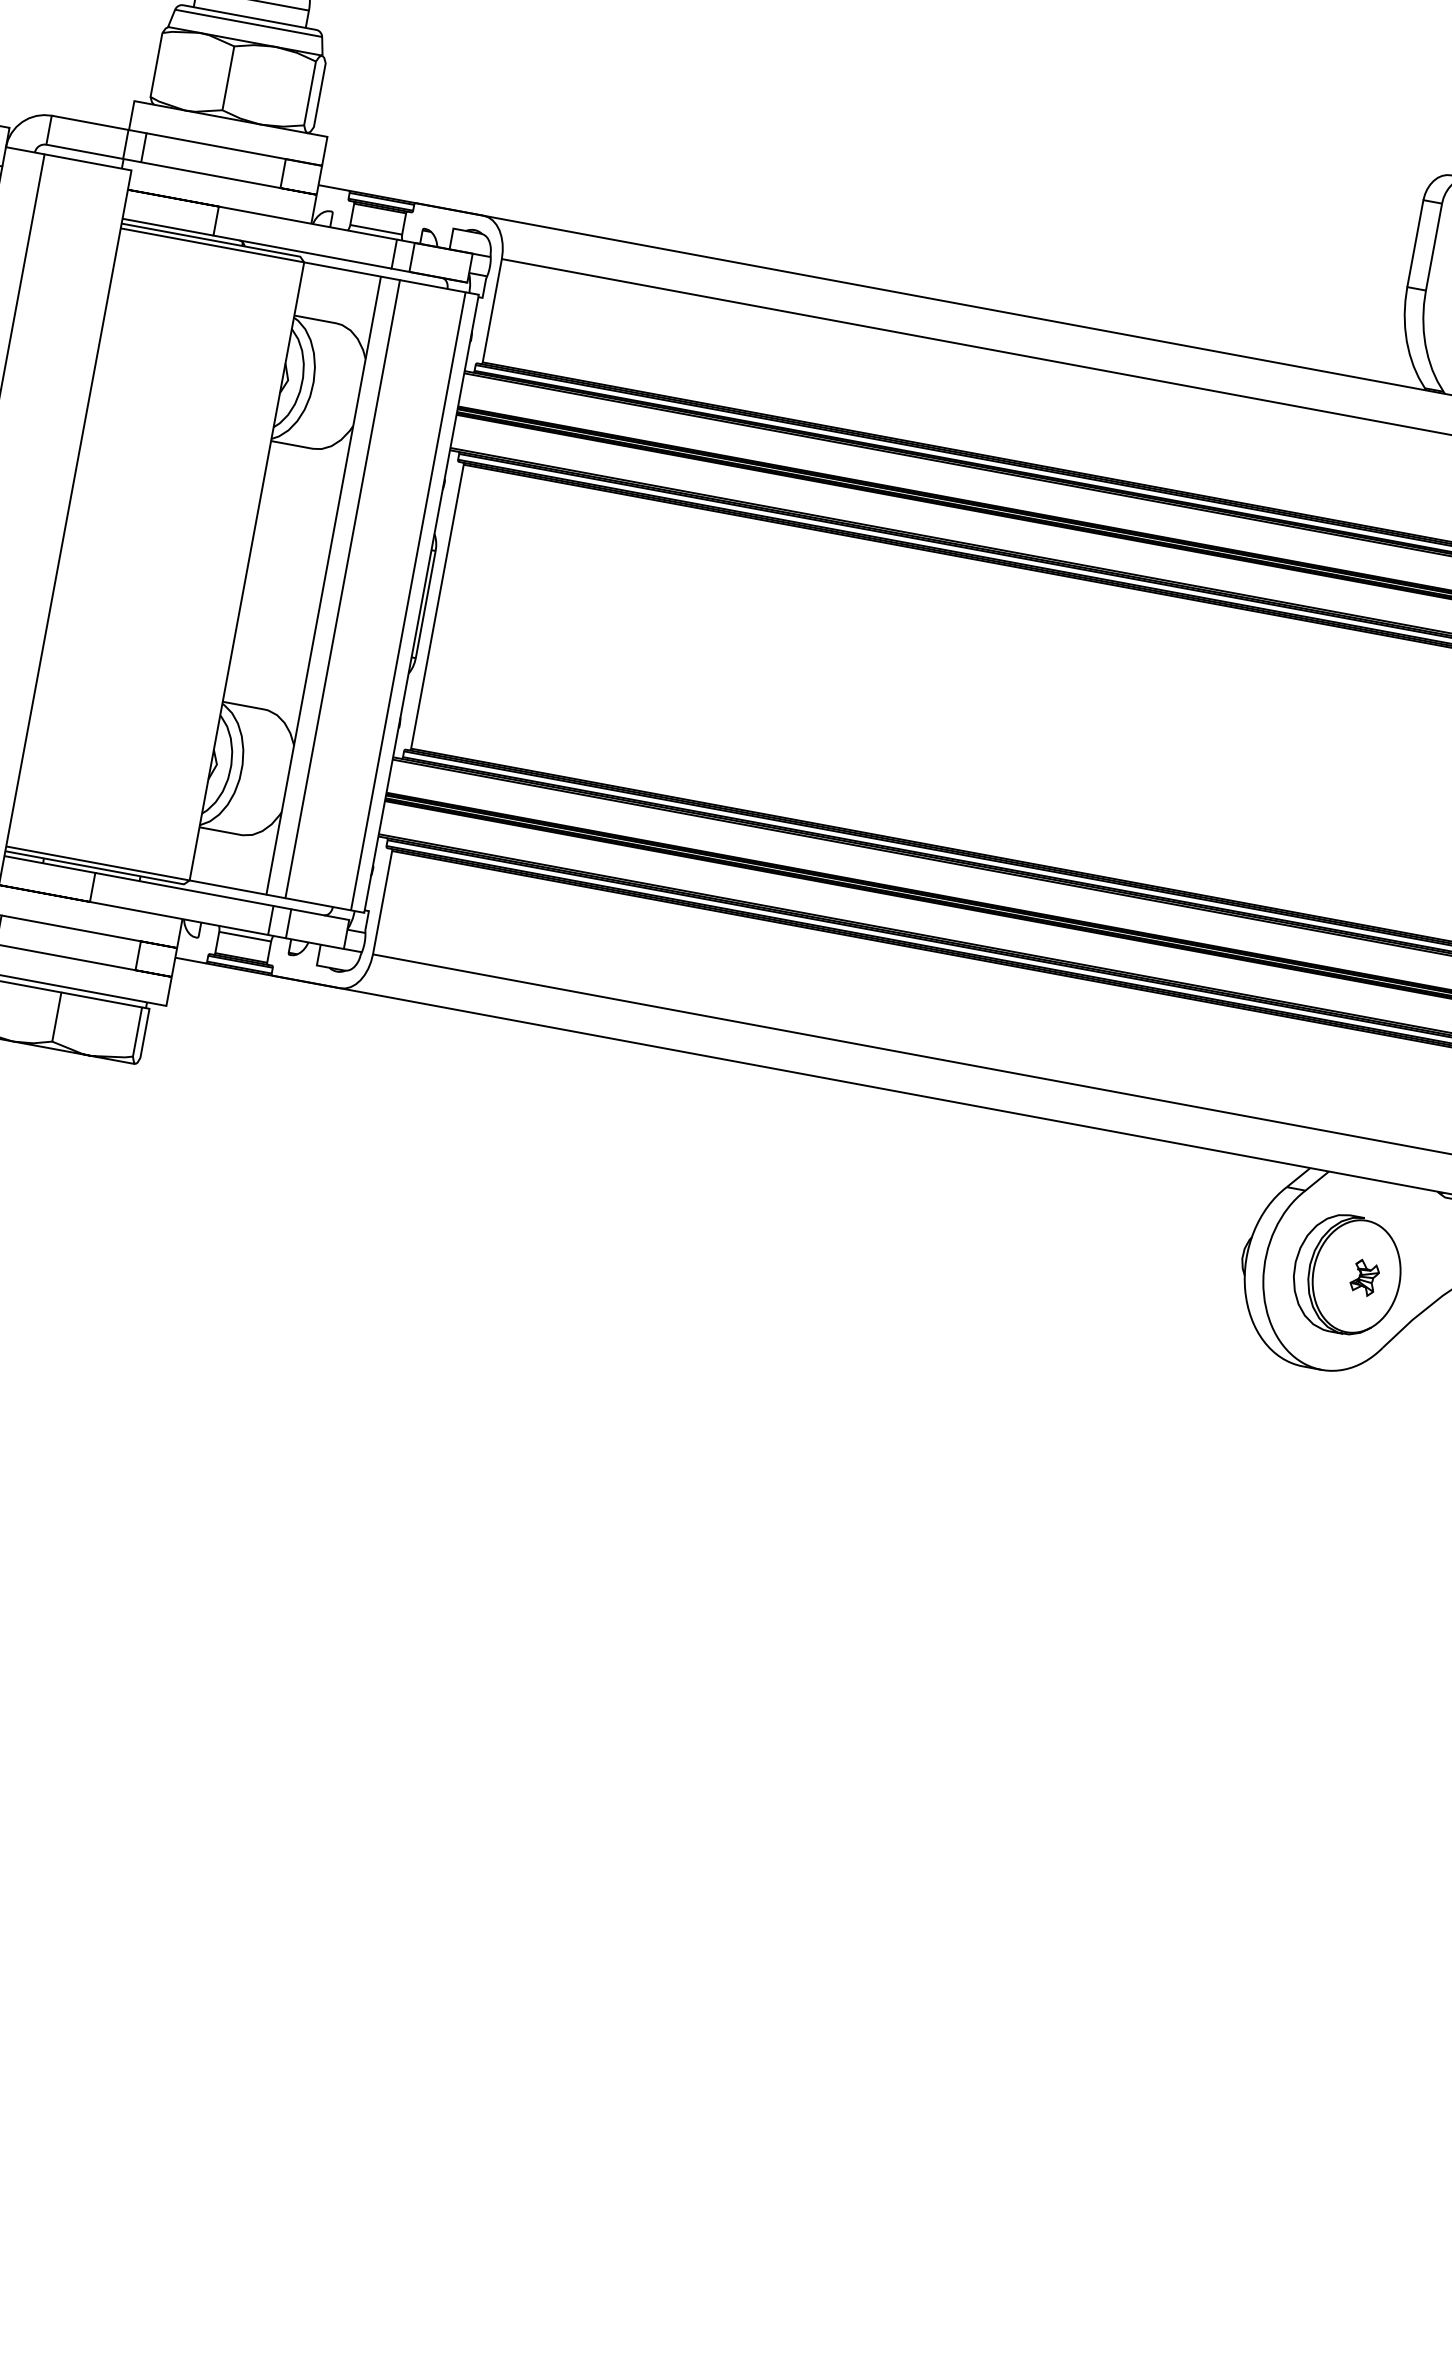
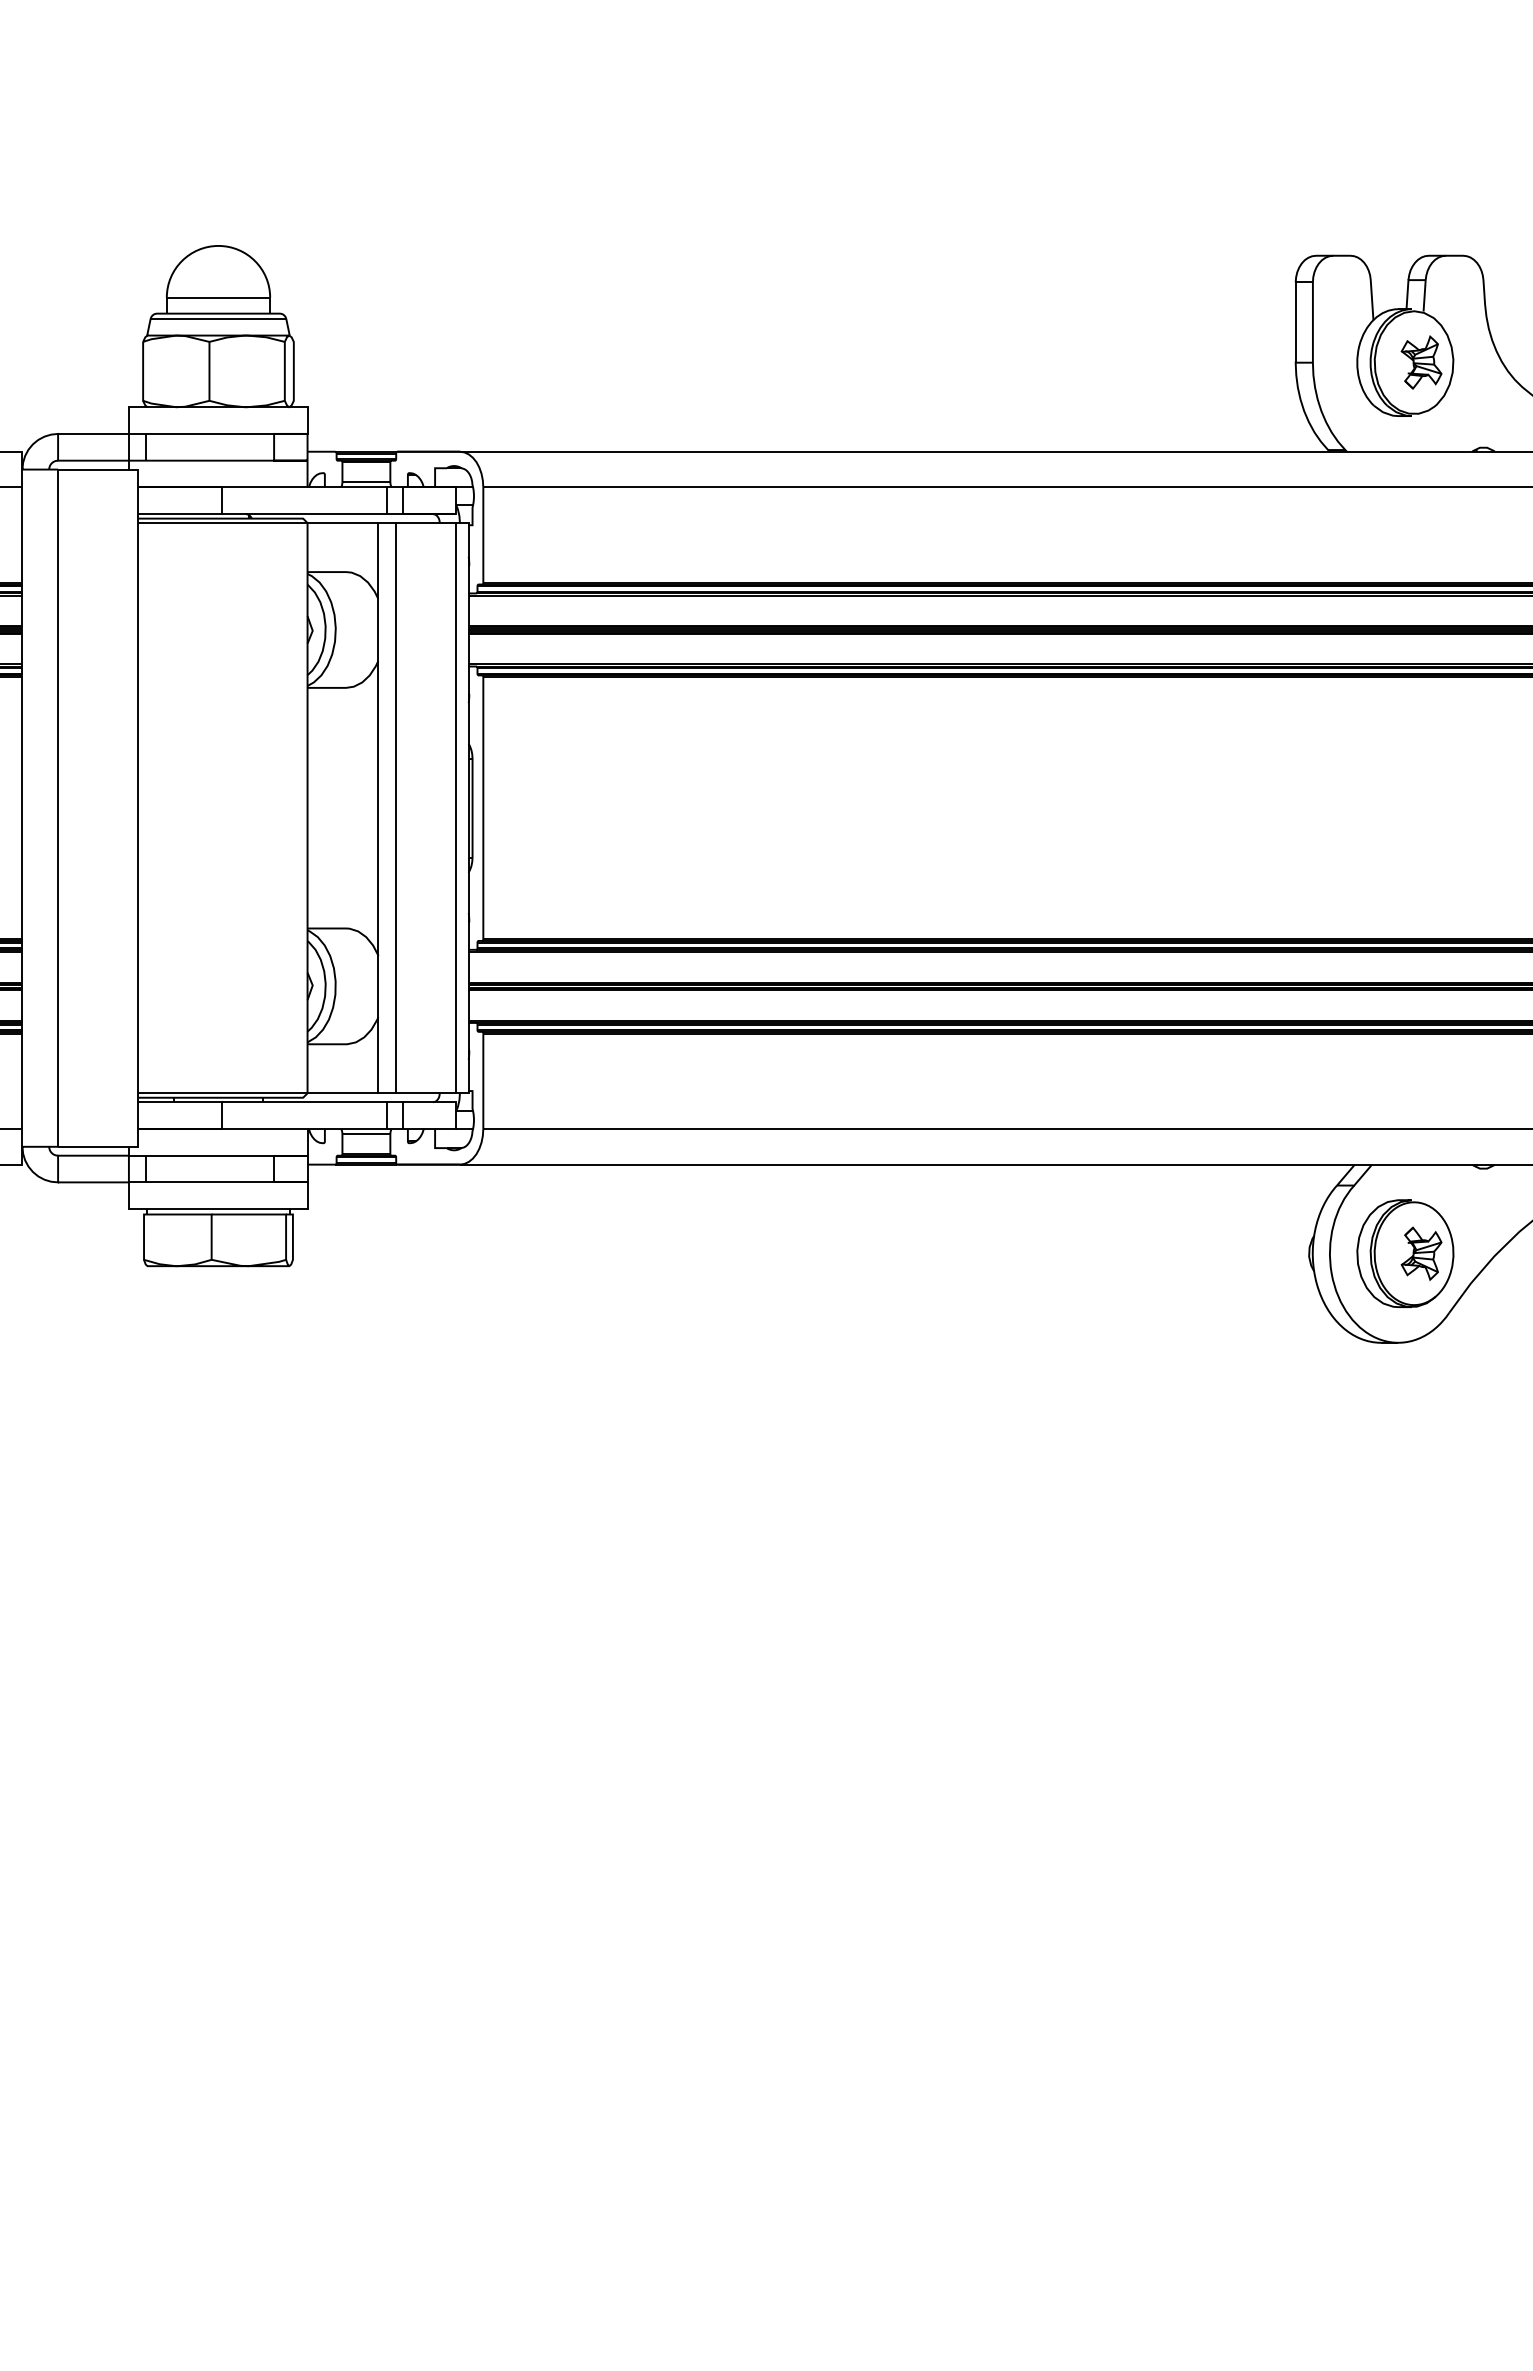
part: (1364, 1277) -> (1421, 1253), size x1.67

